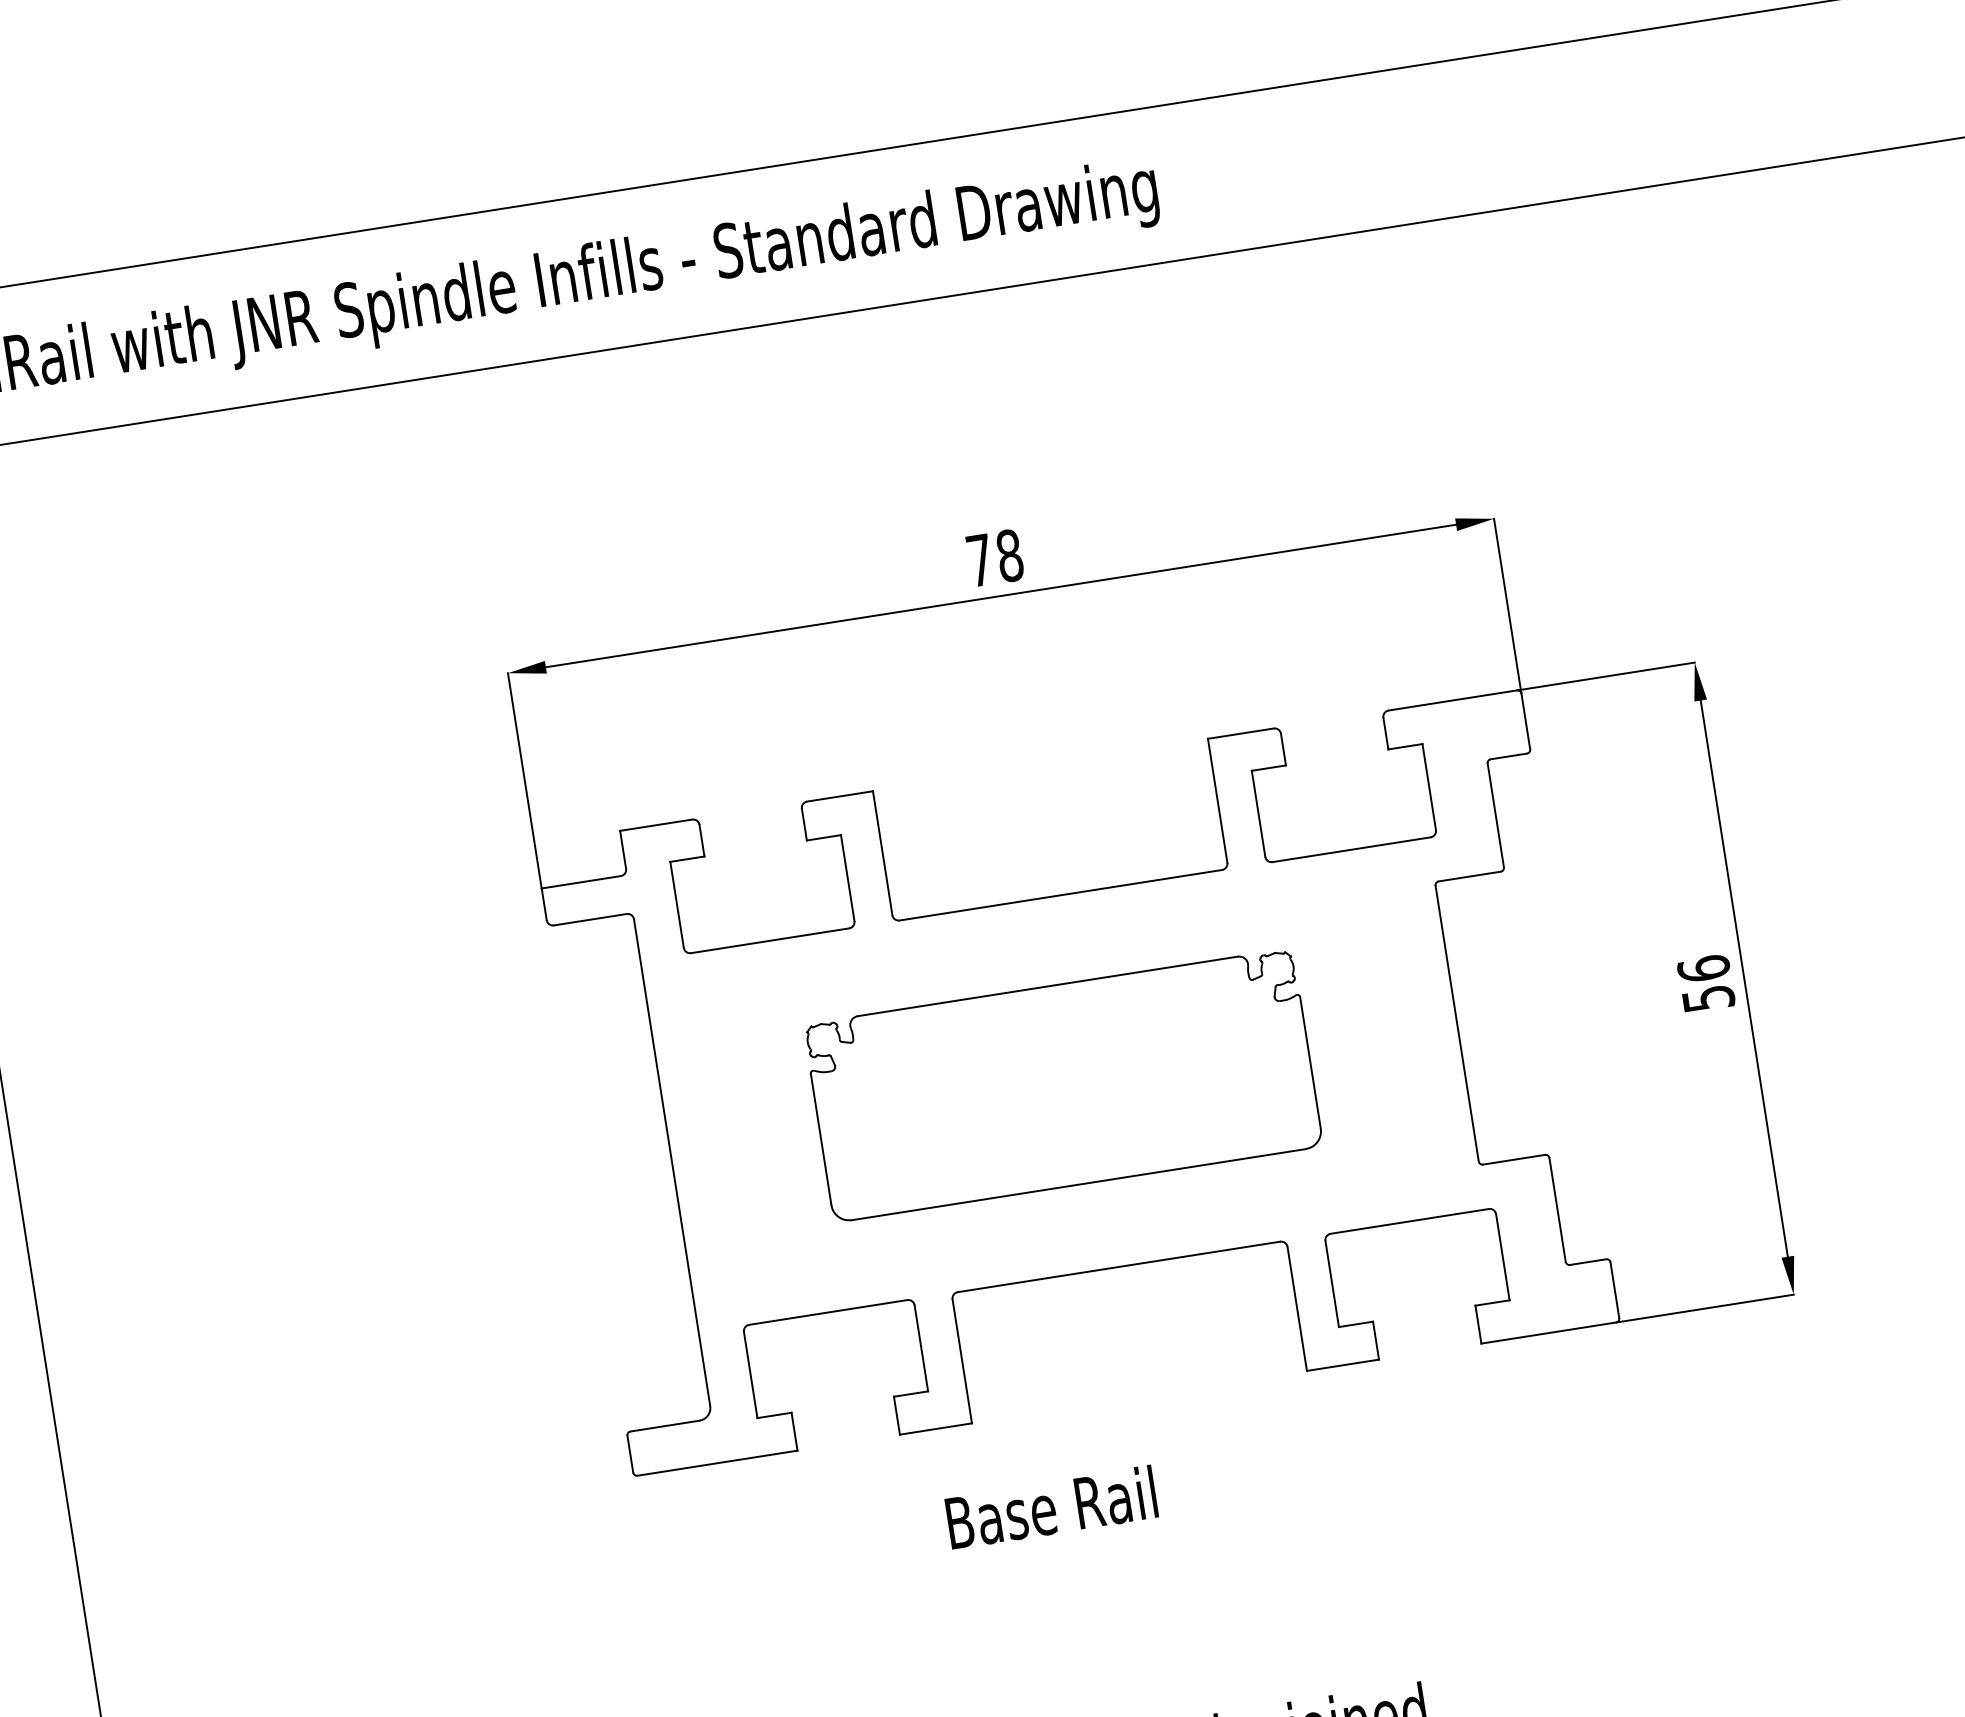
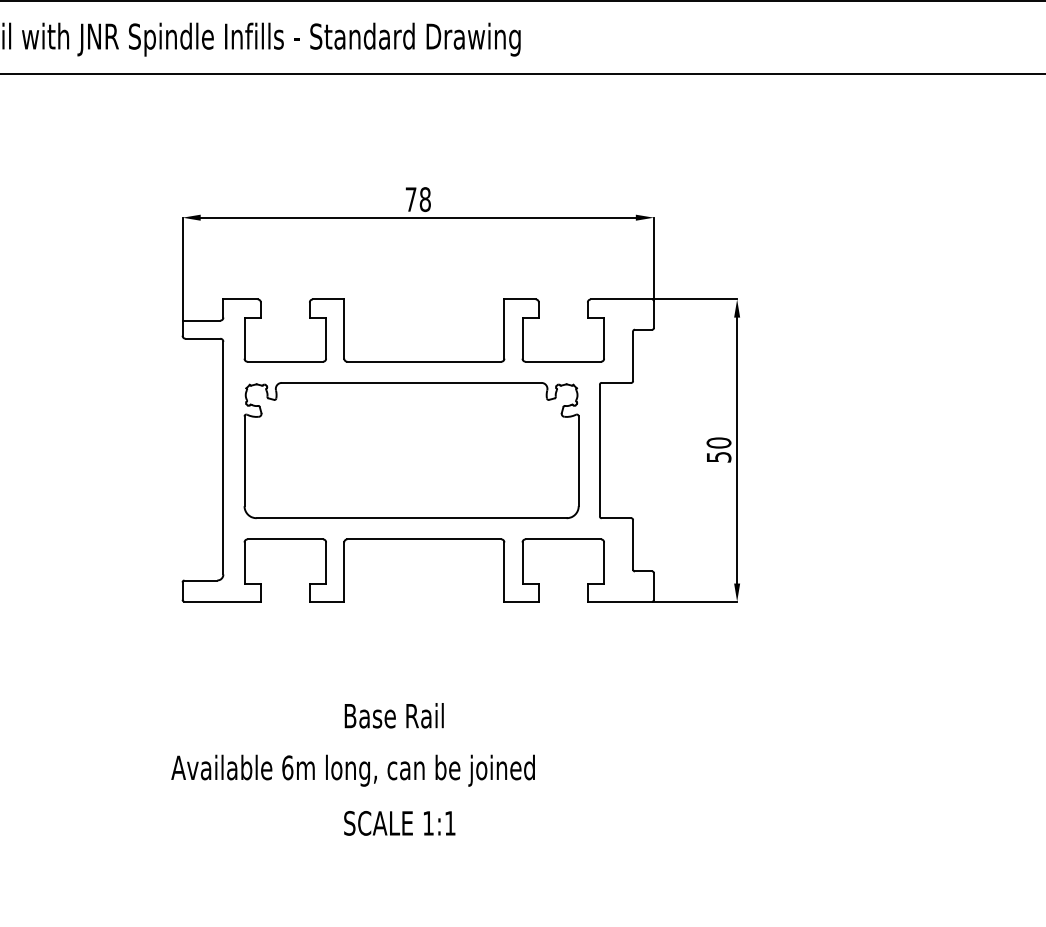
text: (1702, 967) -> (718, 442), 56 -> 50
part: (1063, 1085) -> (411, 450), size x1.43
text: (1049, 1507) -> (393, 715), moved

